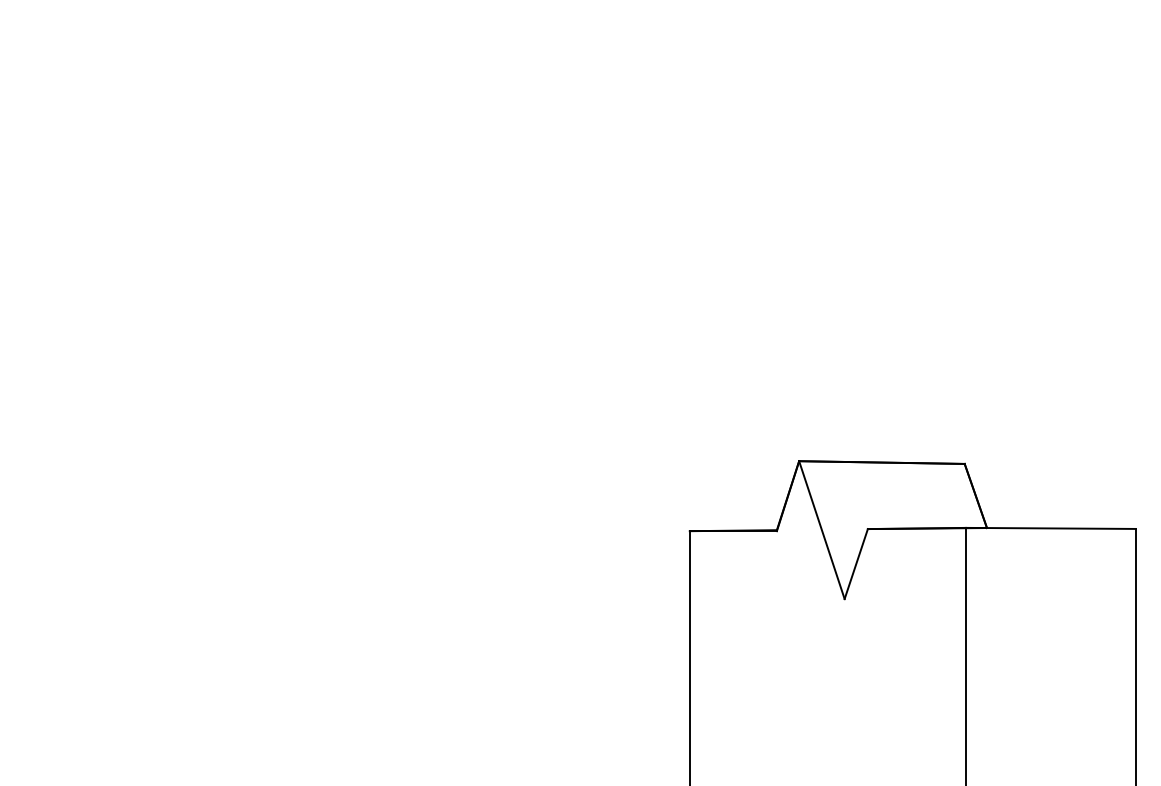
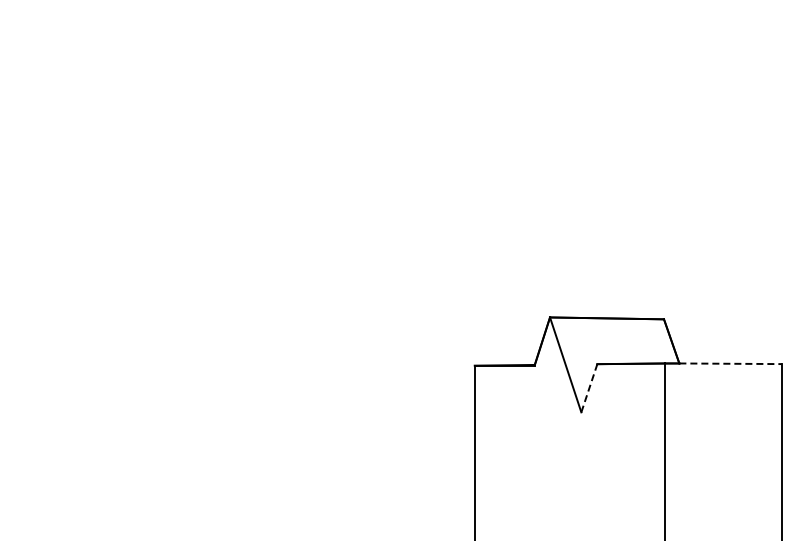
line: (1062, 528) -> (731, 363), solid -> dashed
line: (856, 562) -> (589, 387), solid -> dashed

